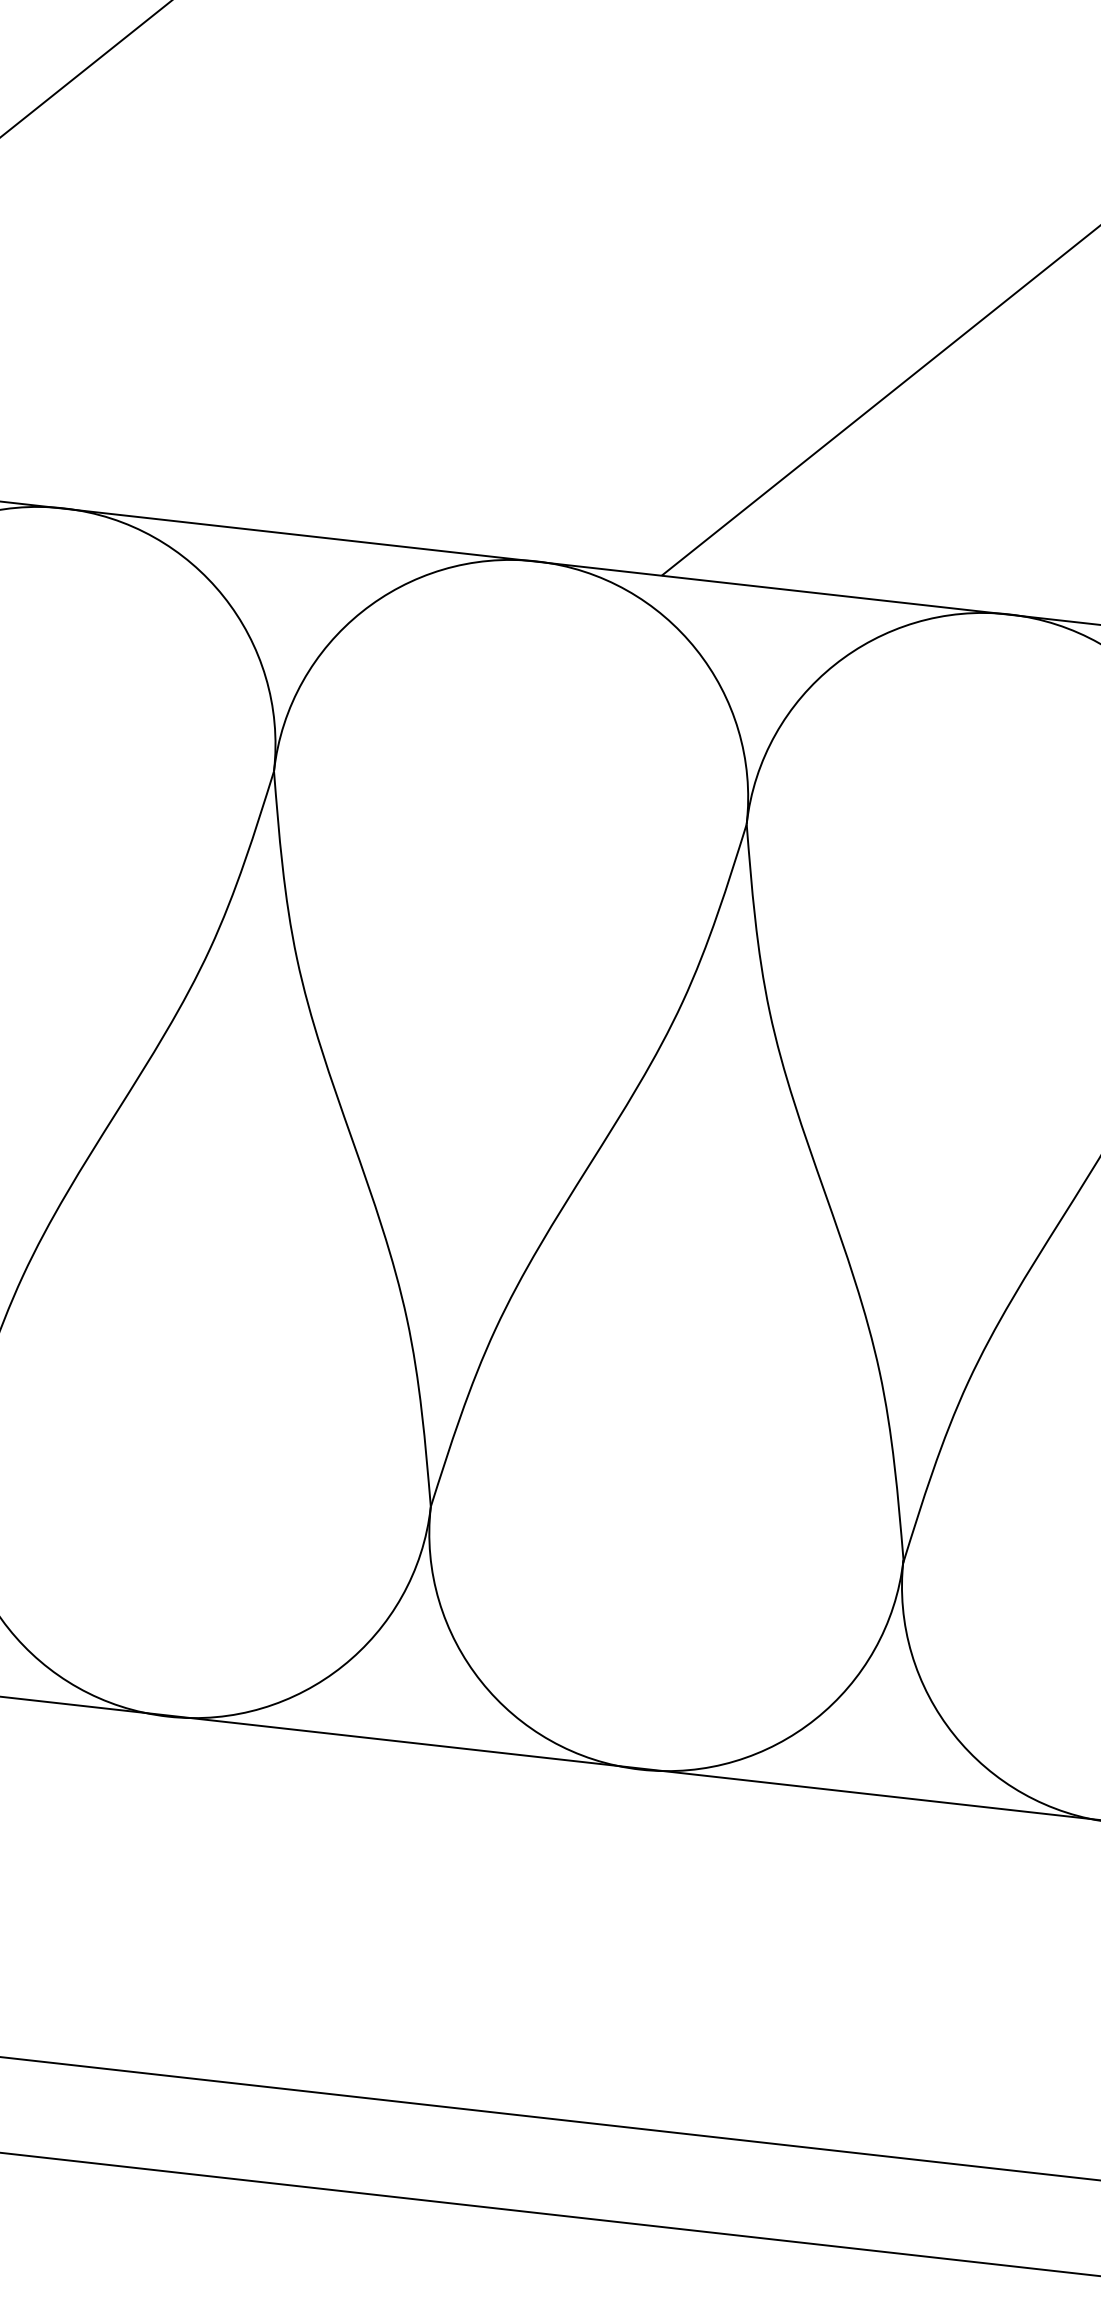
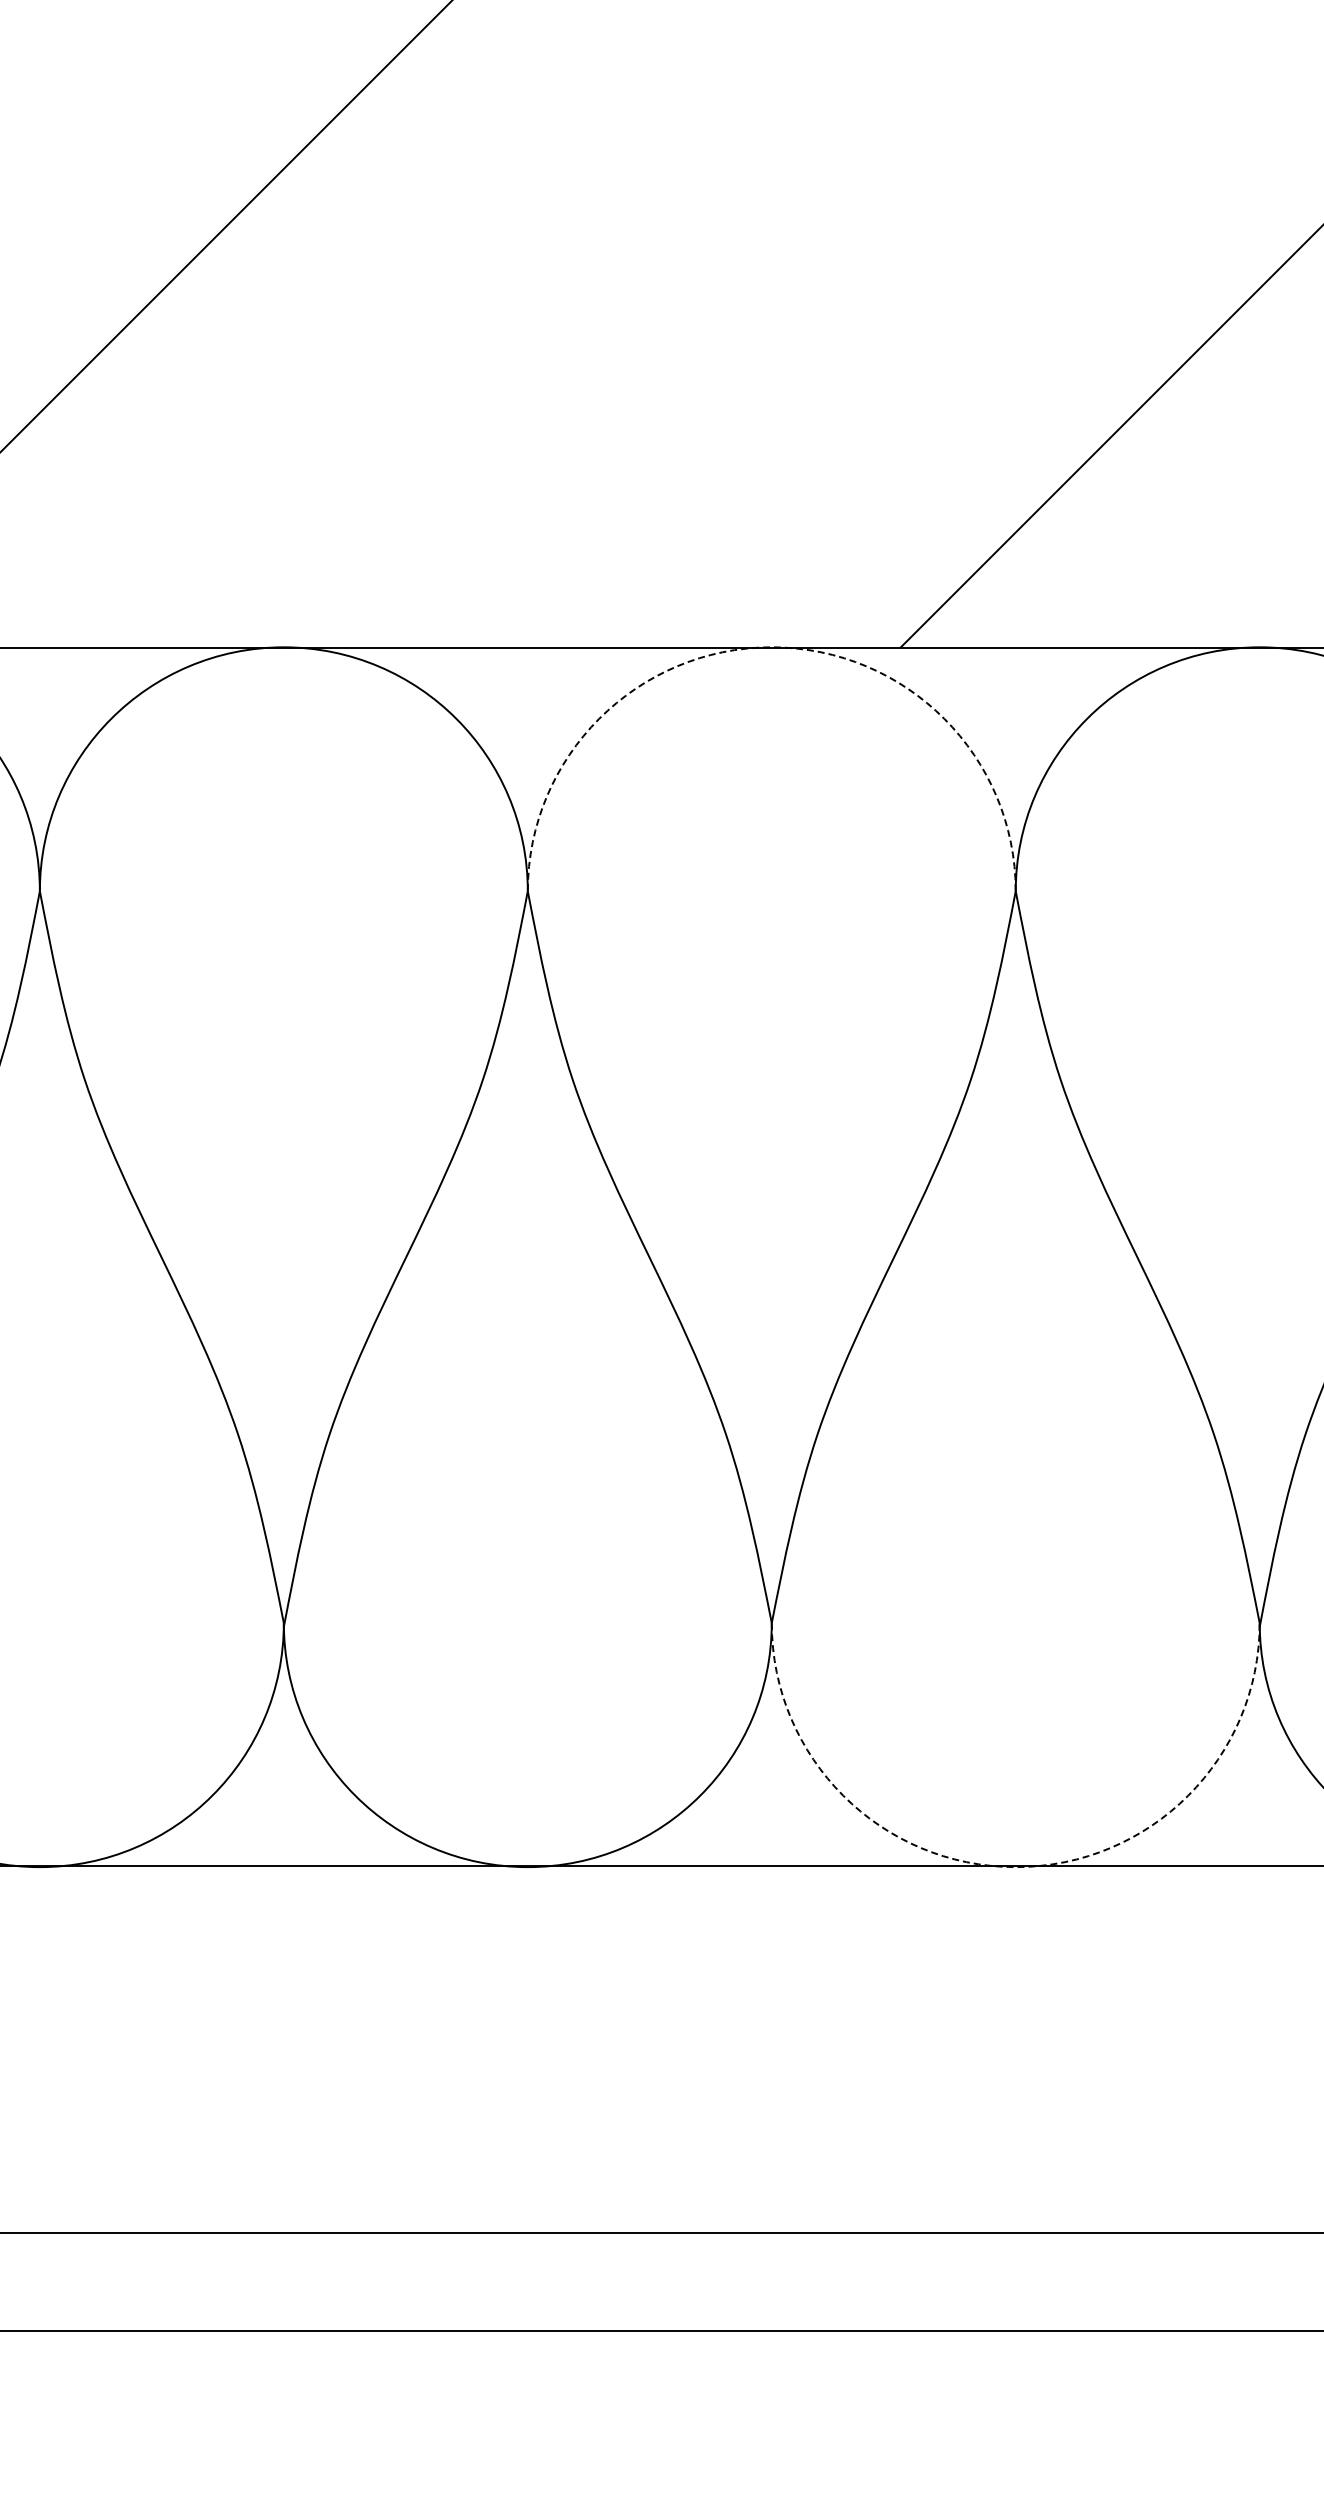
arc: (536, 561) -> (771, 647), solid -> dashed
arc: (640, 1769) -> (1015, 1867), solid -> dashed

